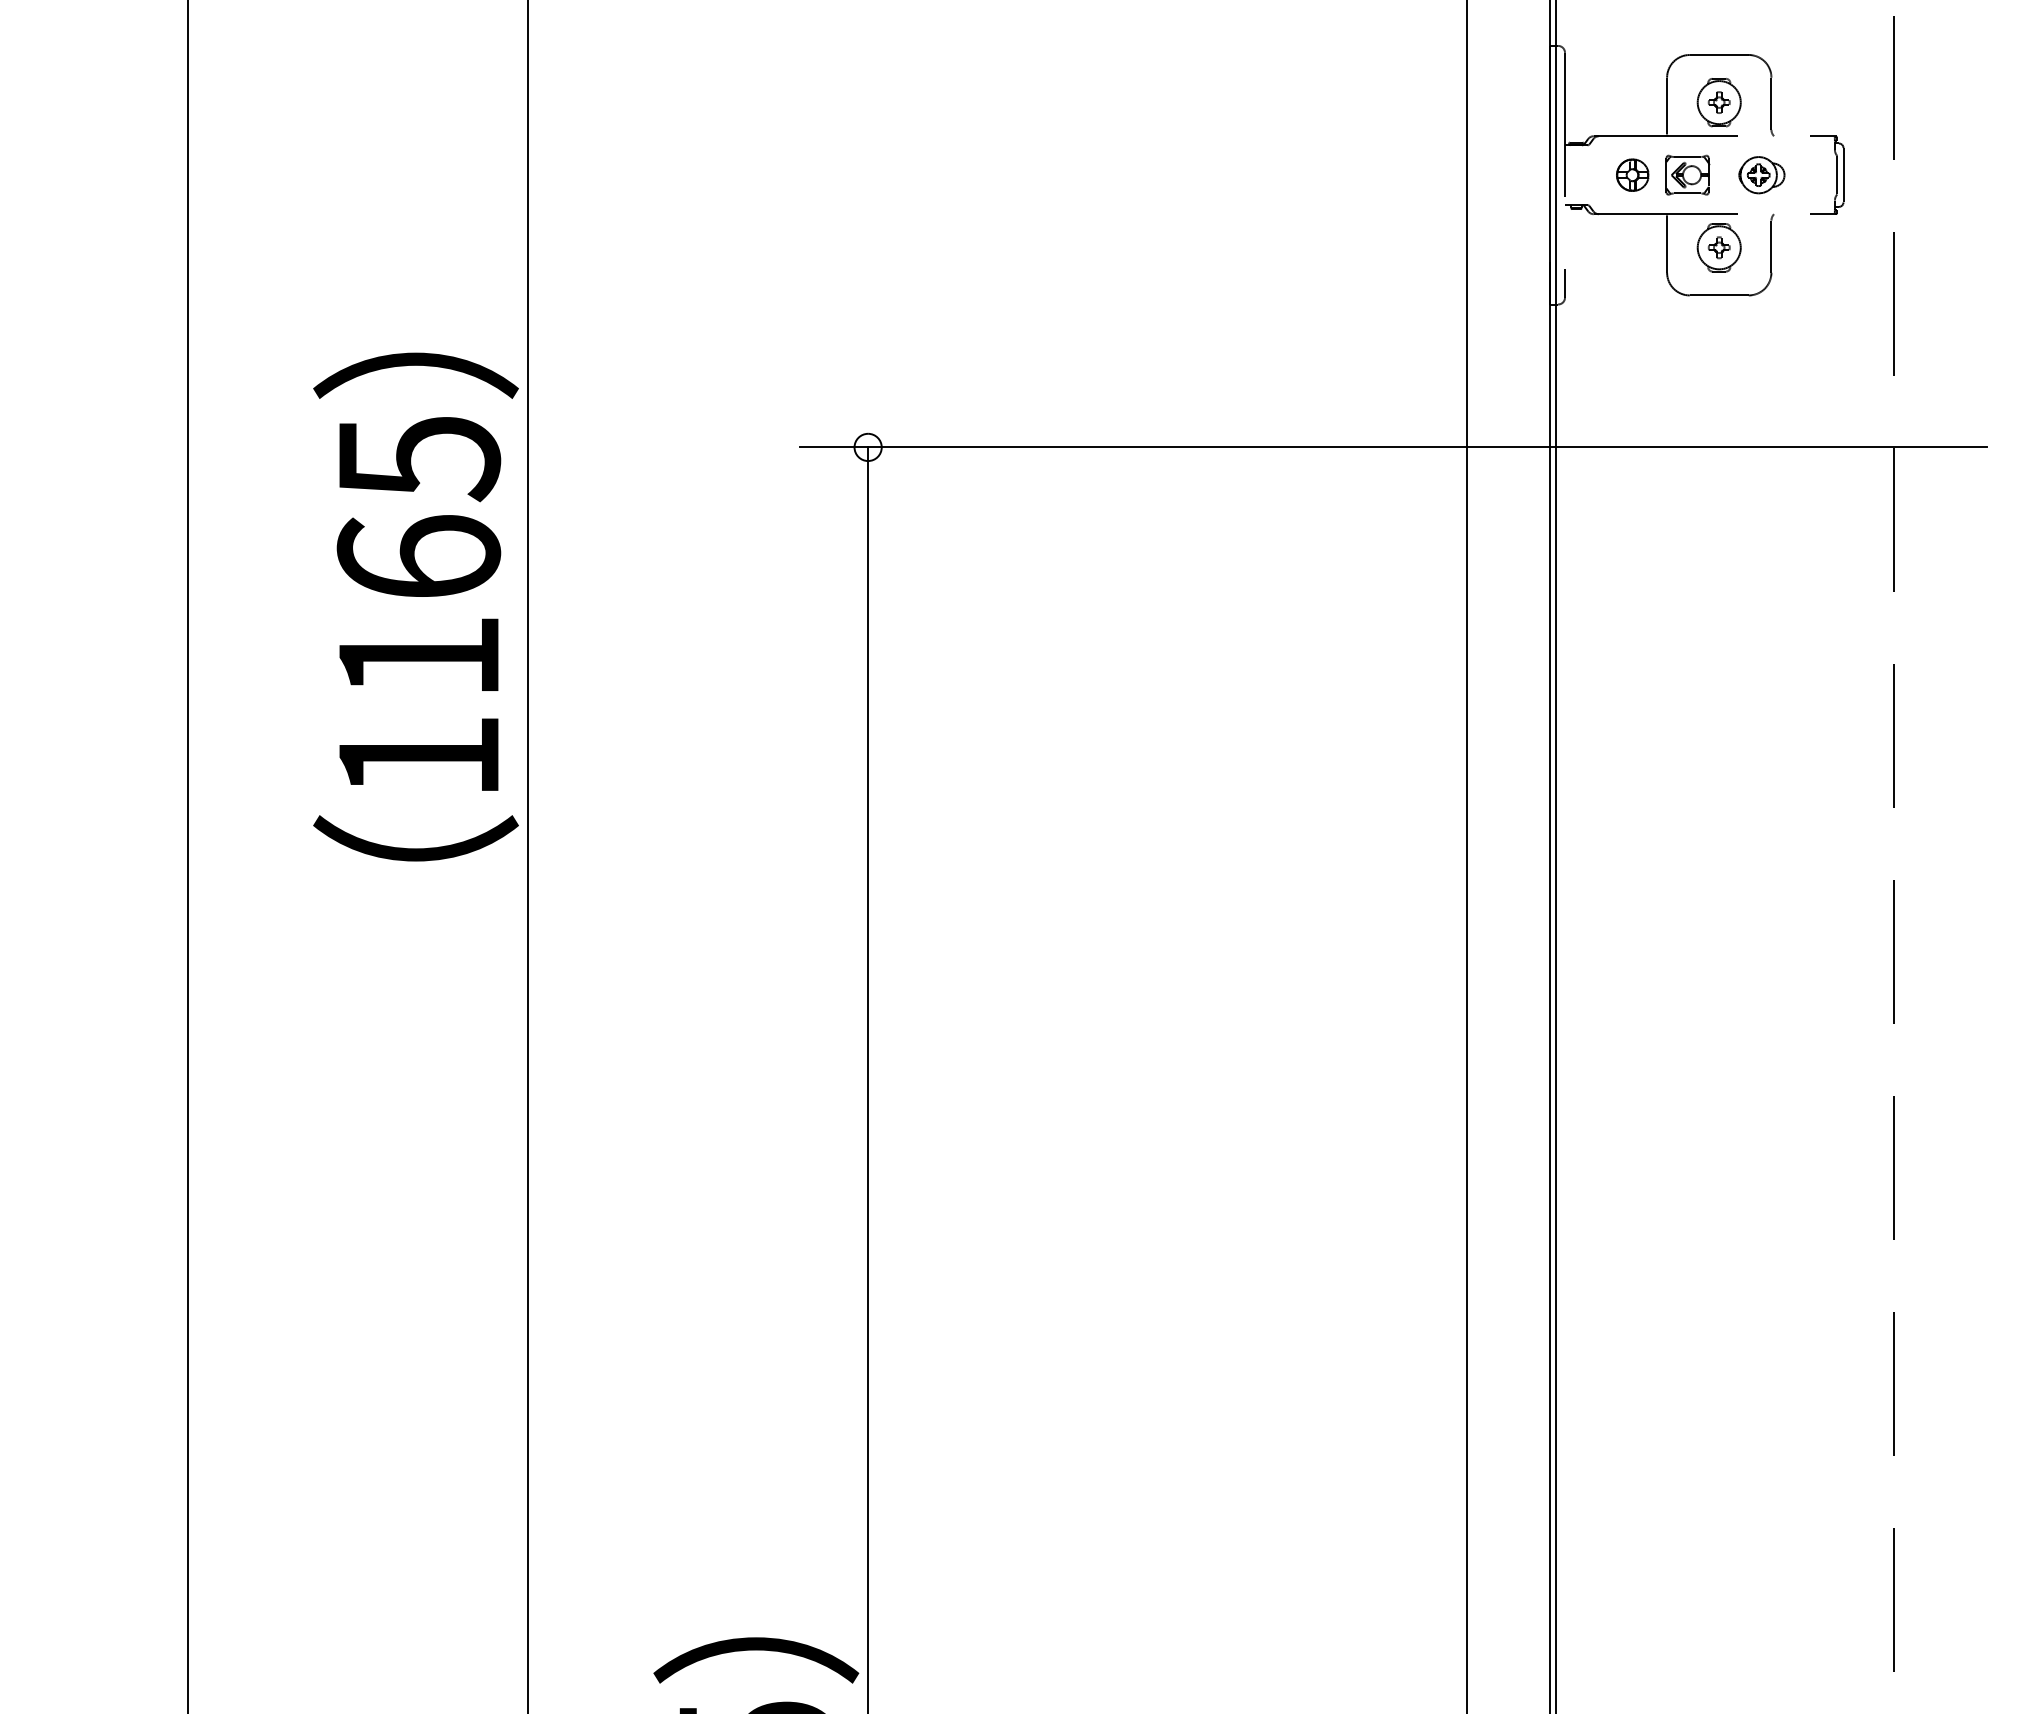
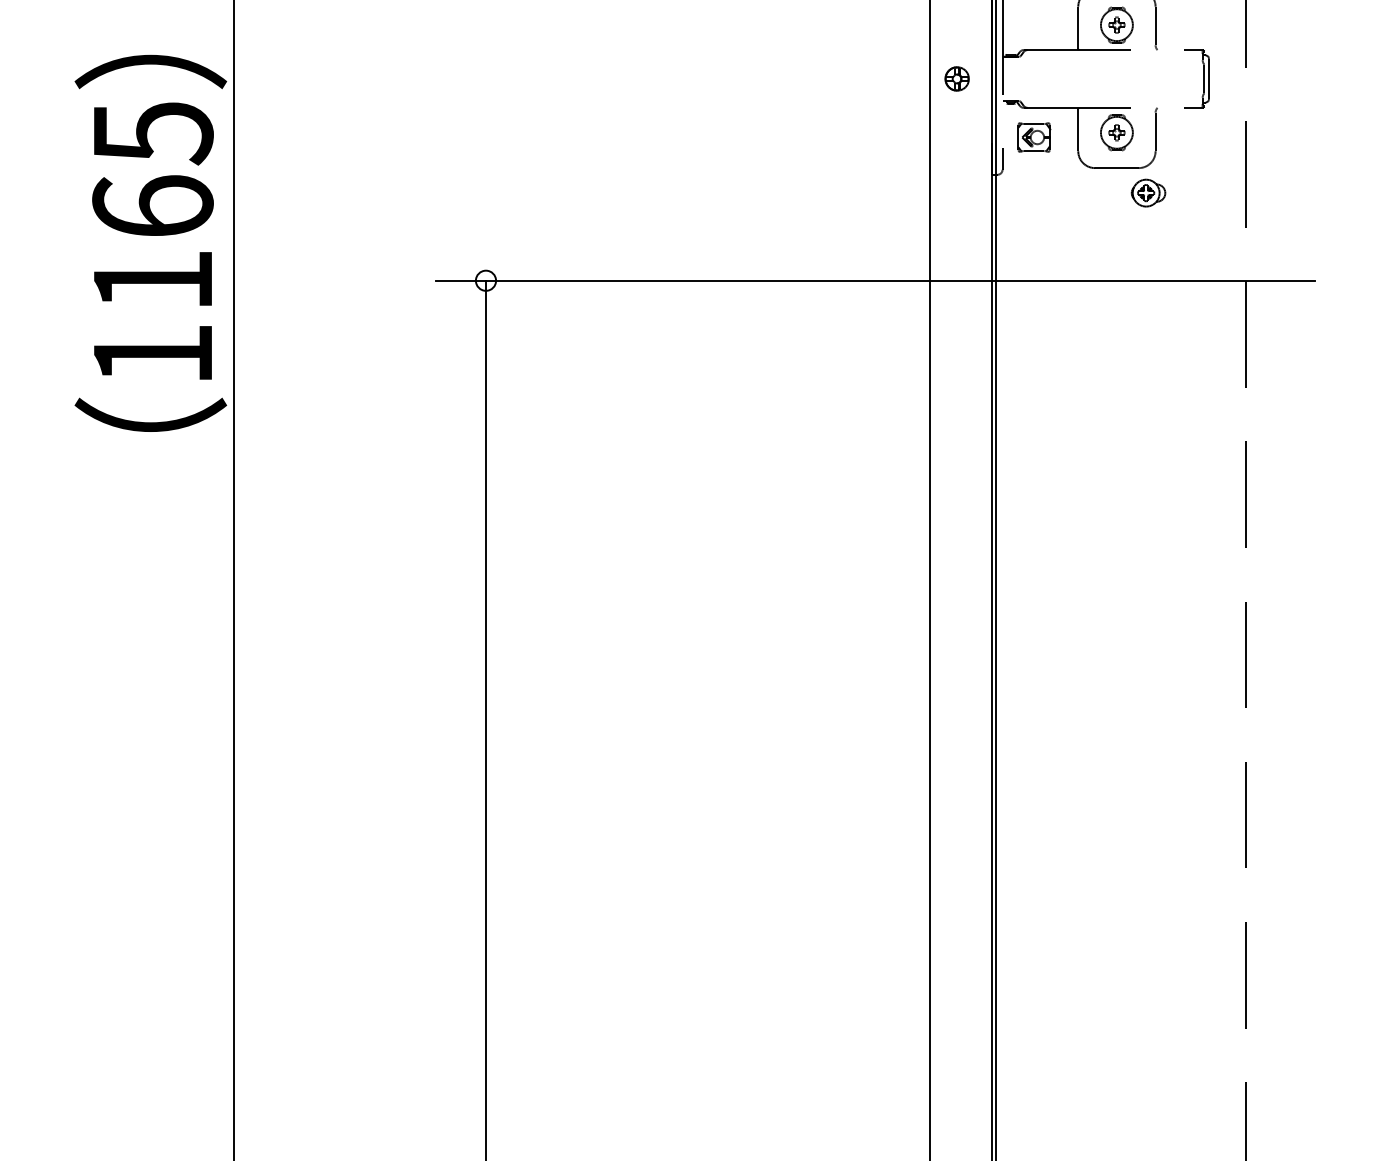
part: (1632, 174) -> (956, 78), moved
part: (1687, 174) -> (1034, 137), moved
part: (1761, 175) -> (1148, 193), moved
text: (415, 606) -> (150, 243), moved

